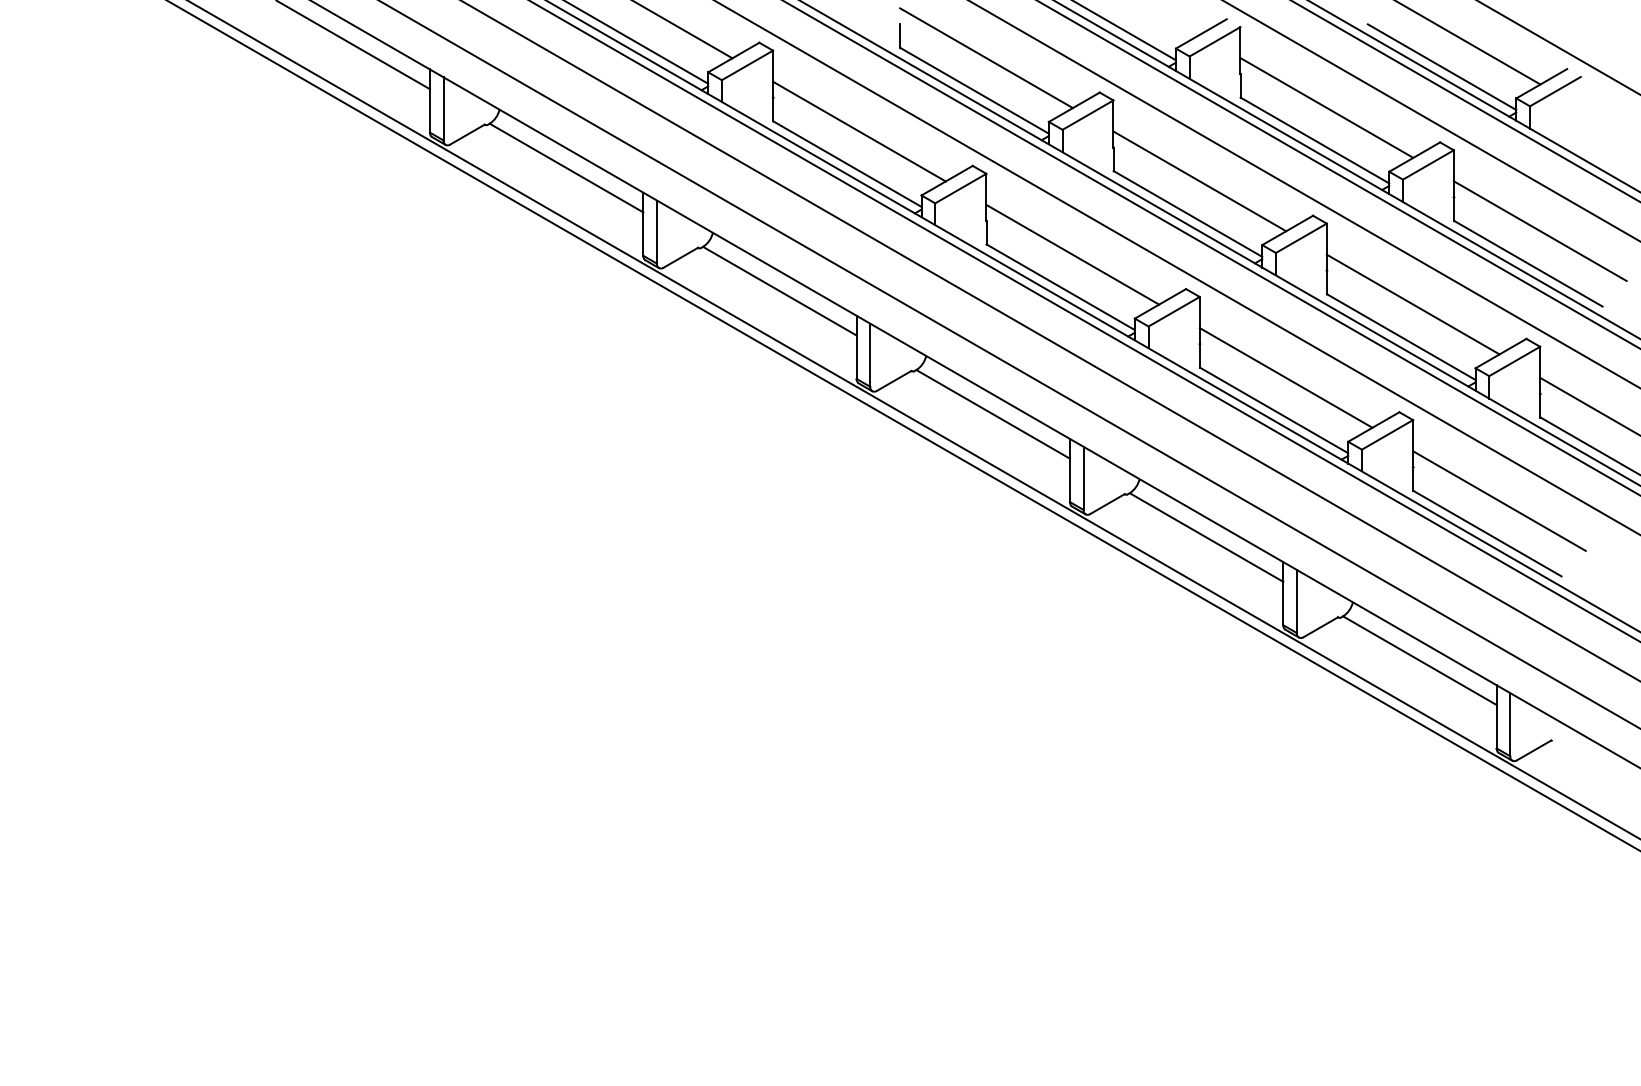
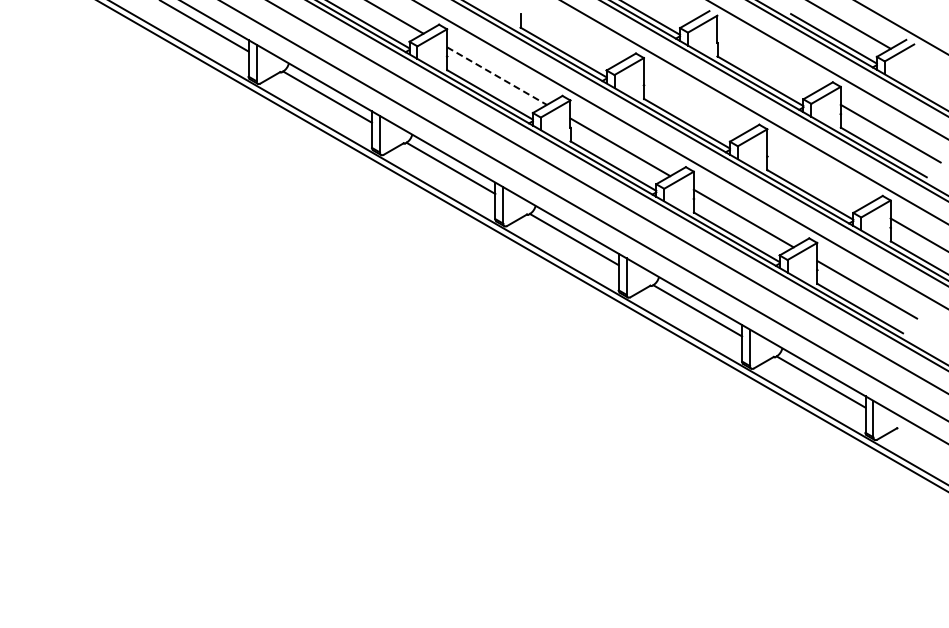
line: (986, 57) -> (570, 33), removed
line: (1327, 108) -> (767, 62), removed
line: (860, 132) -> (497, 76), solid -> dashed
line: (1199, 180) -> (693, 104), removed
line: (1413, 303) -> (817, 175), removed

